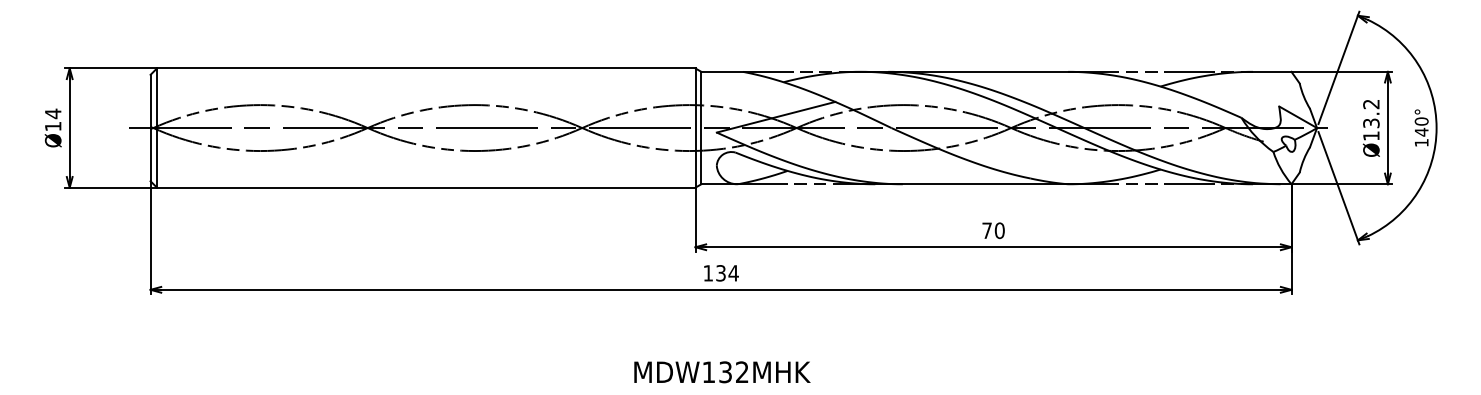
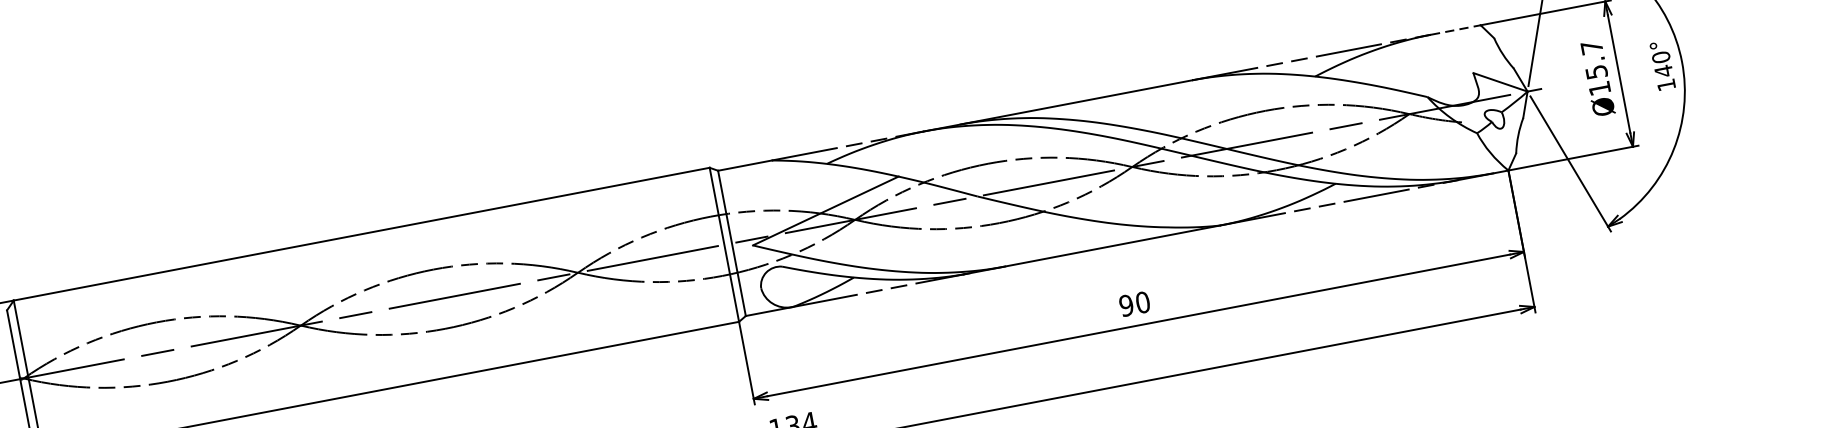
line: (1272, 71) -> (1456, 29), solid -> dashed
text: (1371, 113) -> (1594, 59), Ø13.2 -> Ø15.7
text: (987, 230) -> (1126, 305), 70 -> 90

